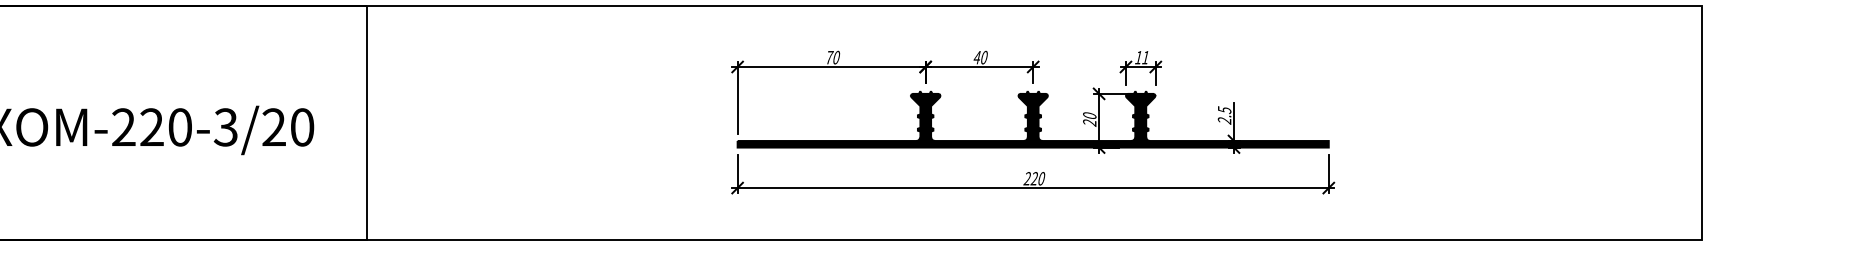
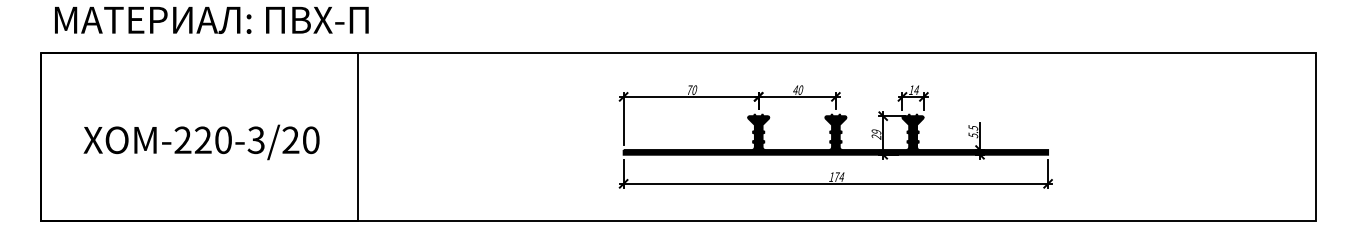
text: (1145, 56) -> (916, 89), 11 -> 14
text: (1089, 116) -> (876, 132), 20 -> 29
text: (1224, 120) -> (973, 135), 2.5 -> 5.5
text: (1034, 177) -> (836, 176), 220 -> 174

